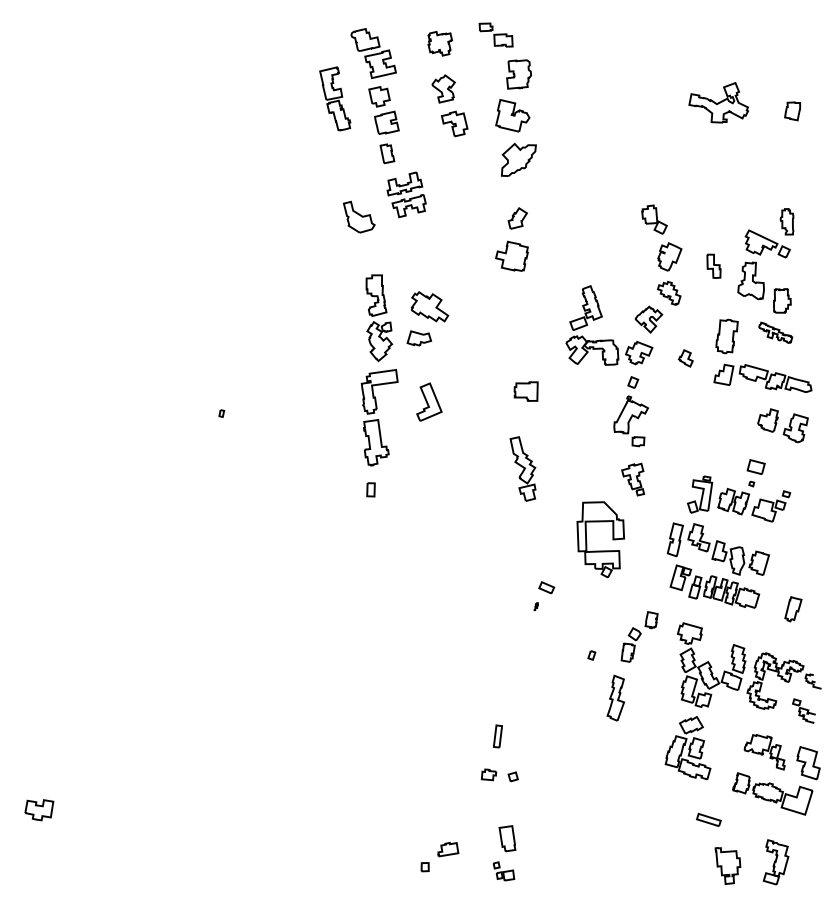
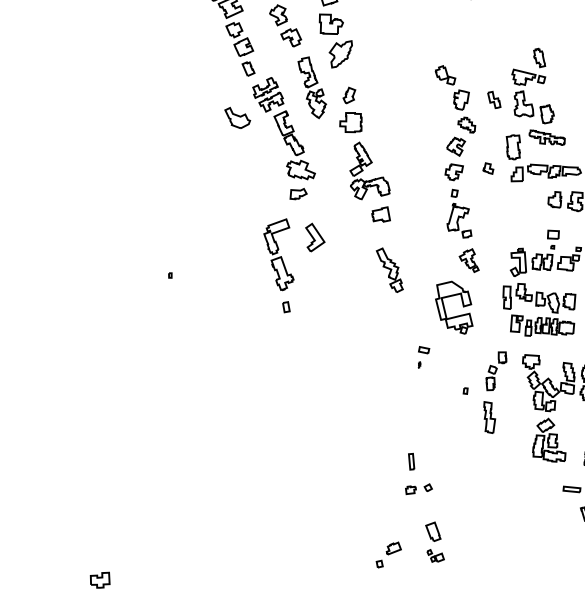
part: (335, 98) -> (289, 133), moved
part: (379, 318) -> (313, 88), moved
part: (592, 325) -> (366, 170), moved
part: (775, 332) -> (547, 137), size x1.43

